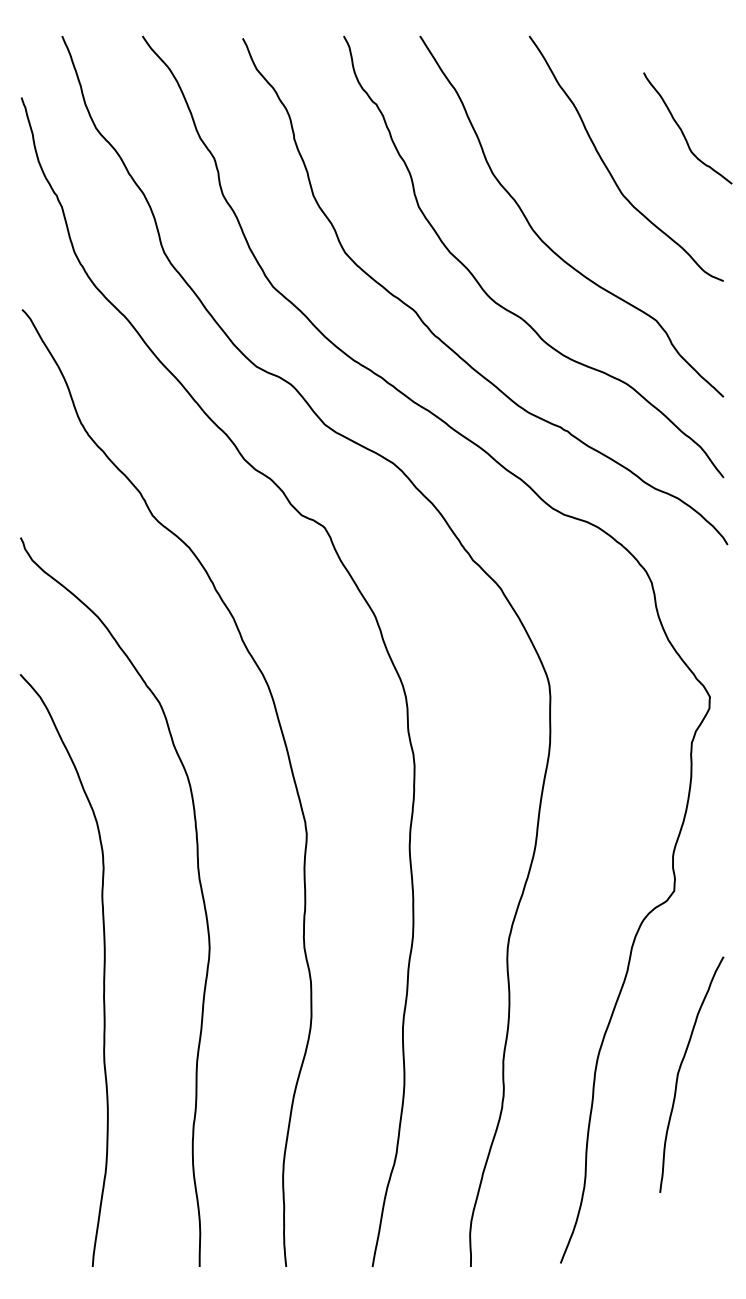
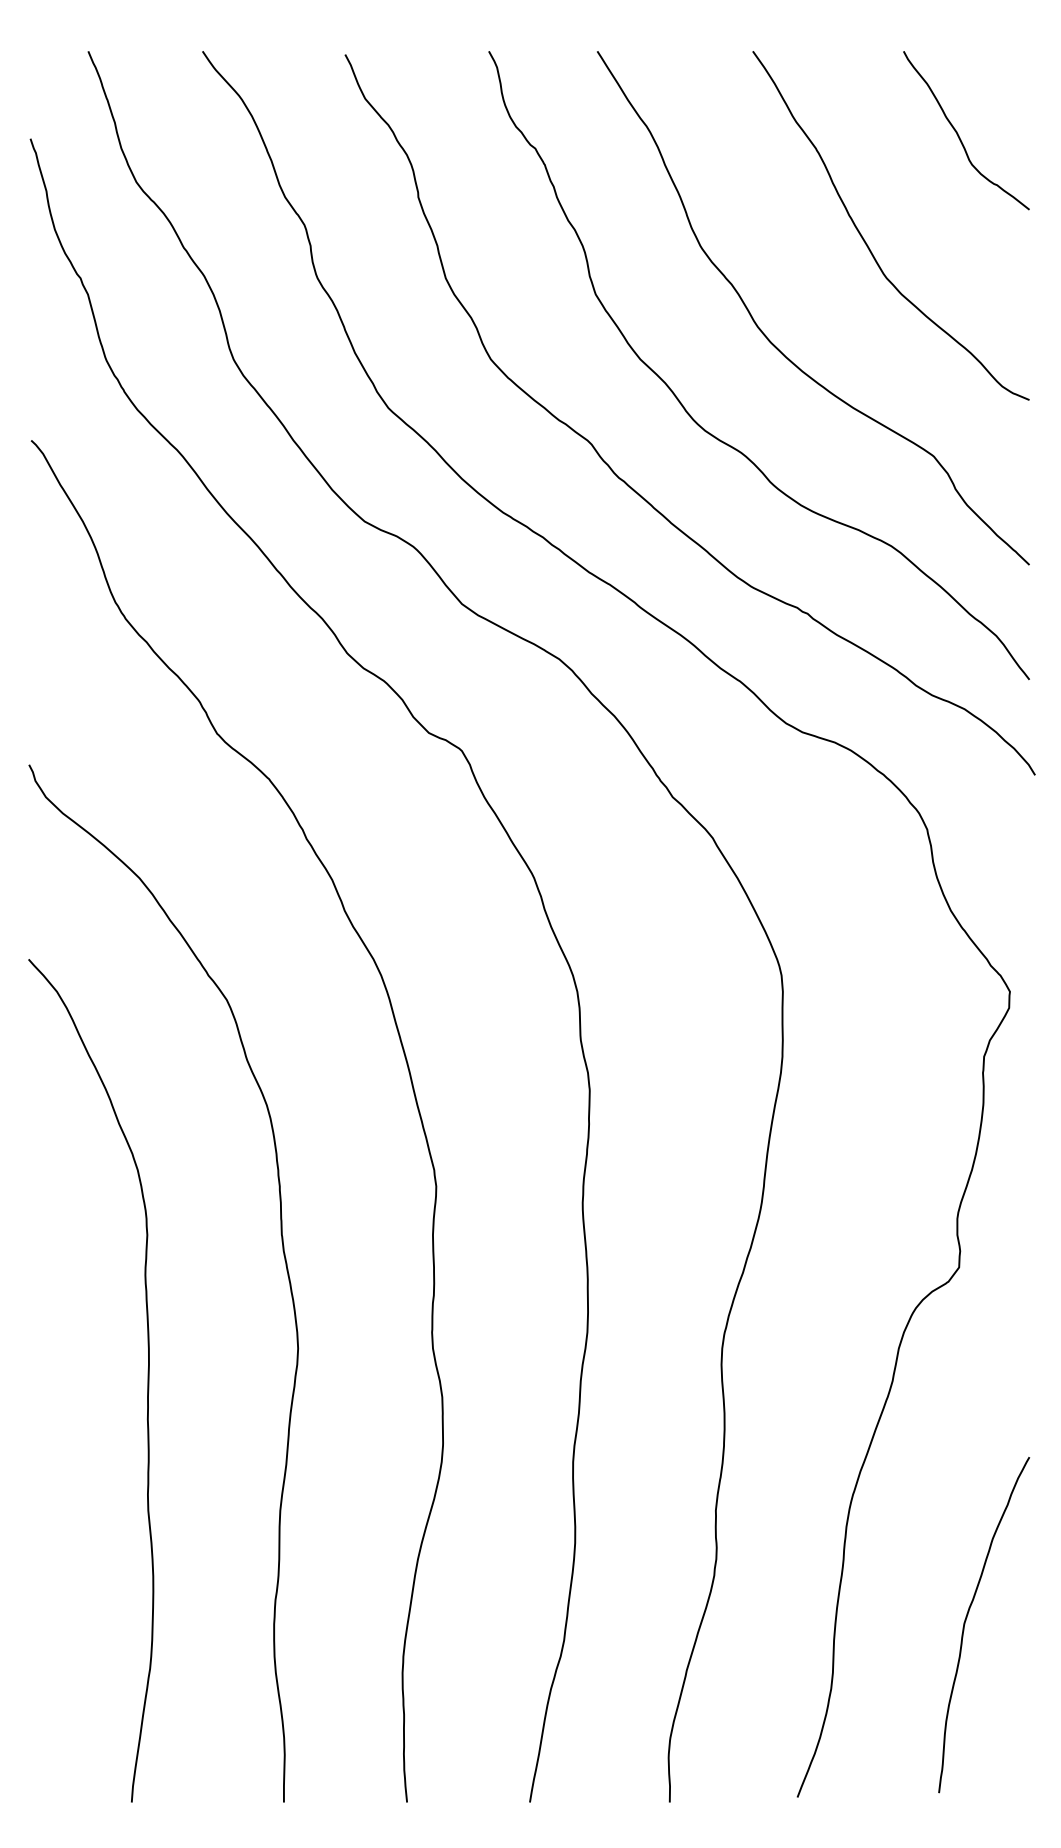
curve: (682, 130) -> (958, 133), moved
curve: (679, 1071) -> (966, 1620), moved

